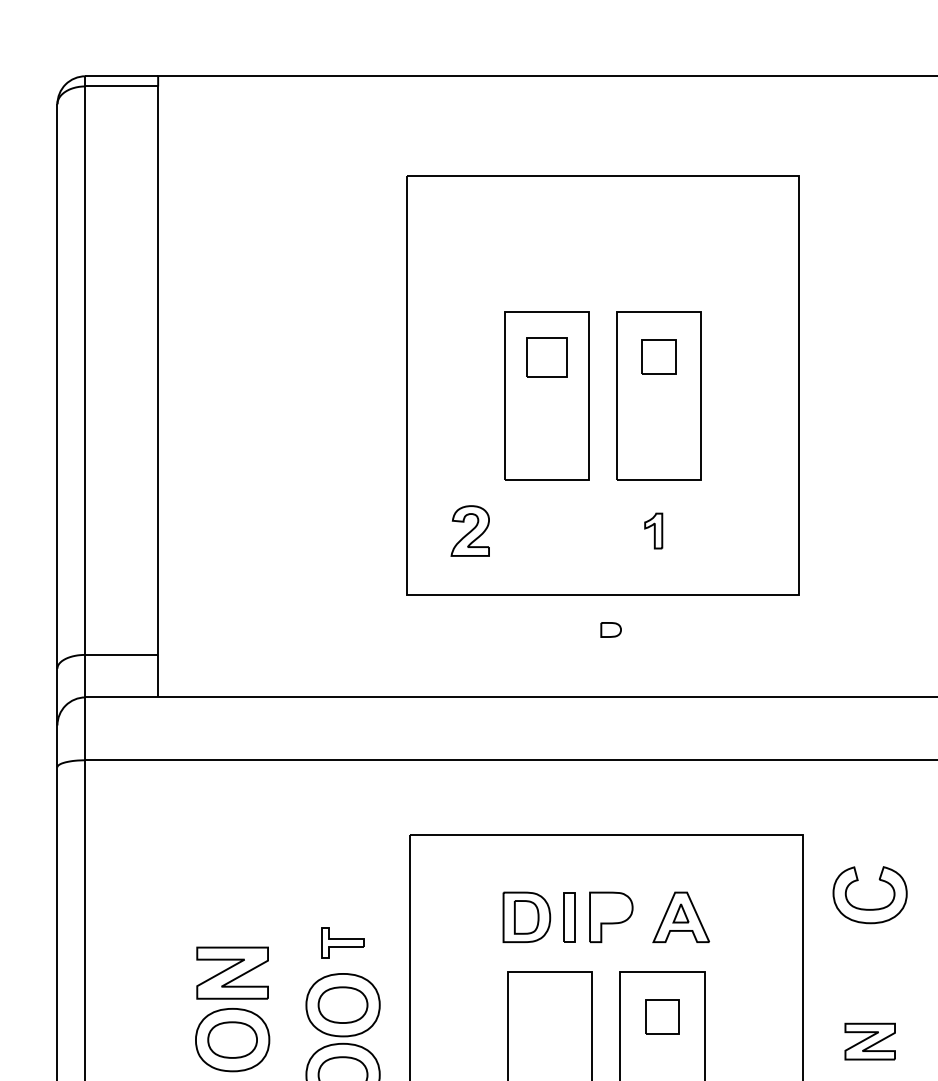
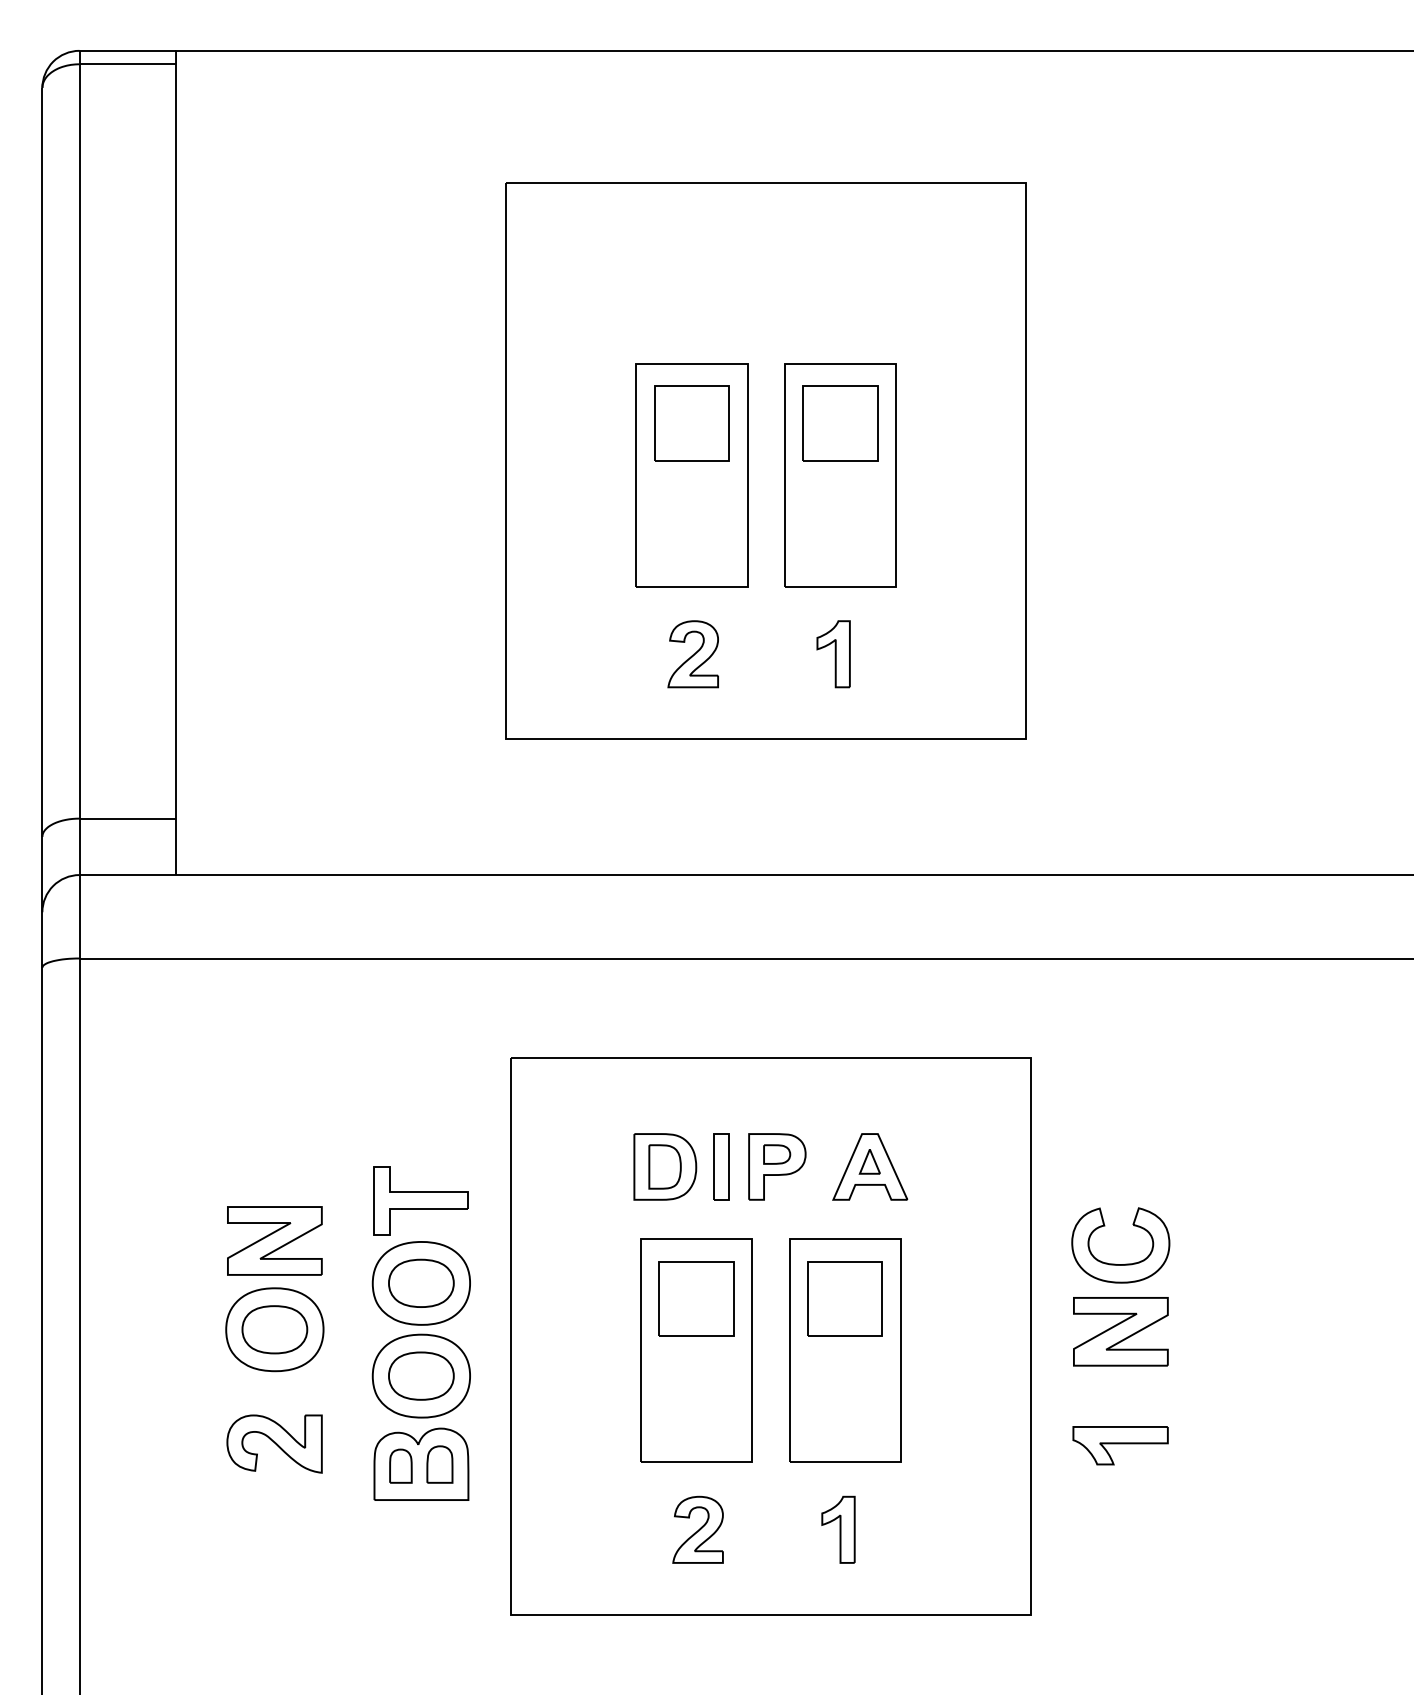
part: (546, 357) -> (691, 423), size x1.43
part: (658, 357) -> (840, 423), size x1.67
part: (469, 531) -> (692, 654), moved
part: (653, 531) -> (833, 654), size x1.43
part: (611, 629) -> (777, 1154), moved
part: (866, 908) -> (1115, 1263), moved
part: (342, 942) -> (420, 1200), size x1.67
part: (550, 1016) -> (696, 1298), added
part: (661, 1016) -> (844, 1298), size x1.67
part: (869, 1041) -> (1120, 1331), size x1.43

